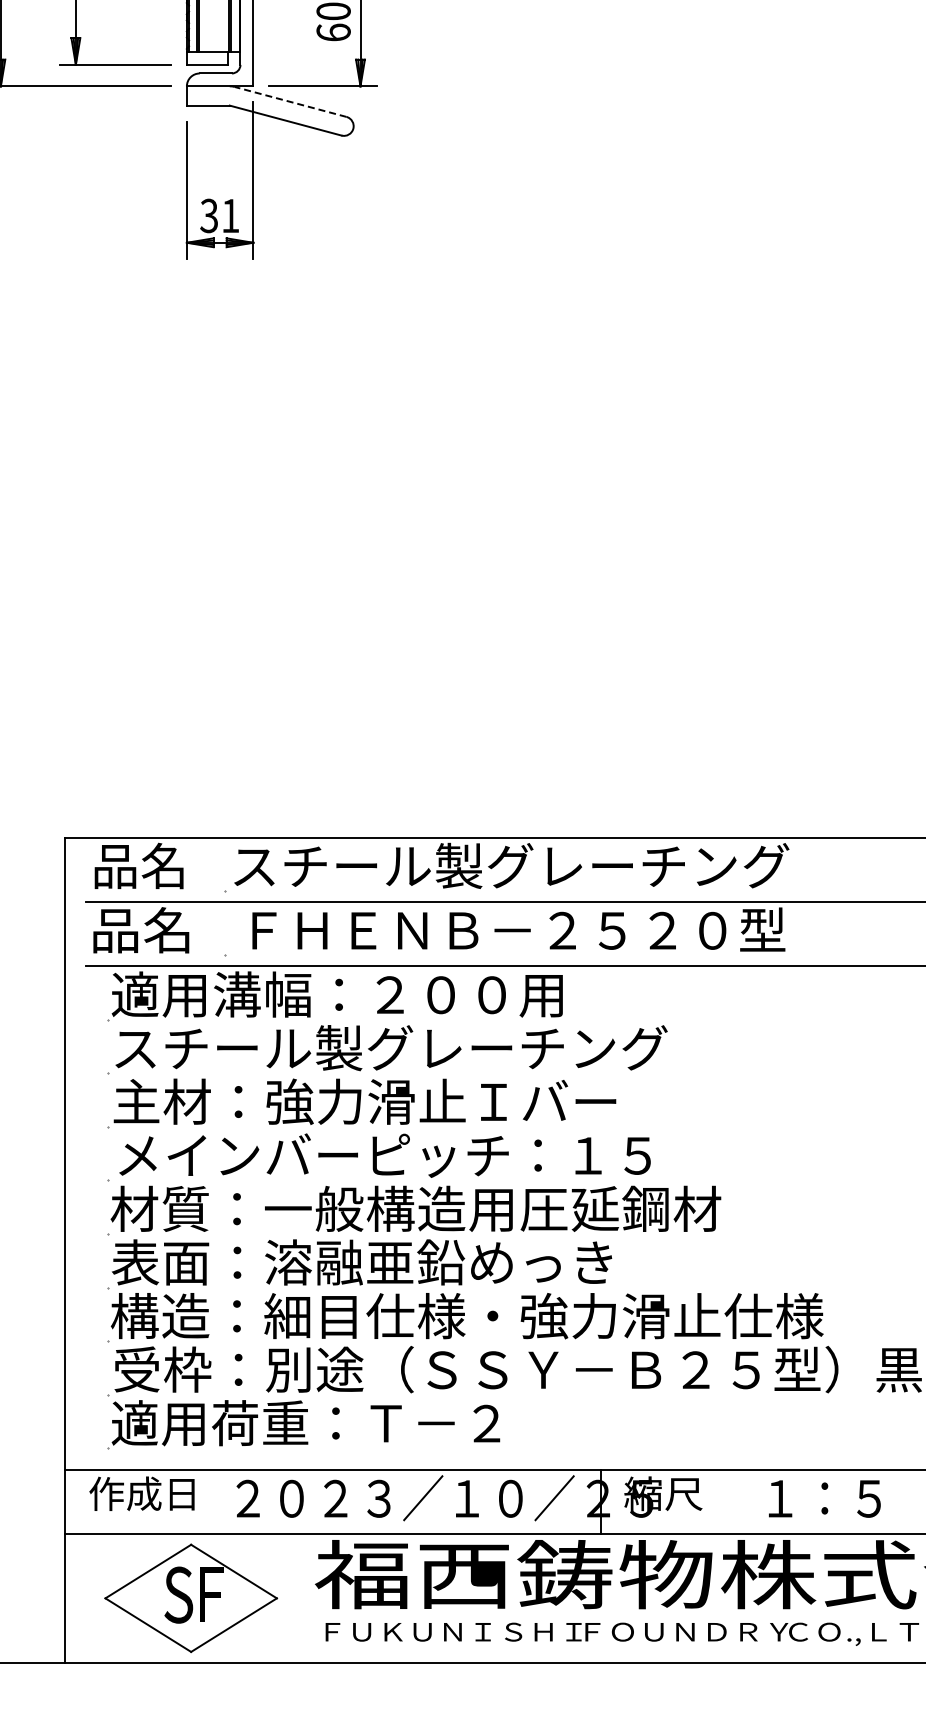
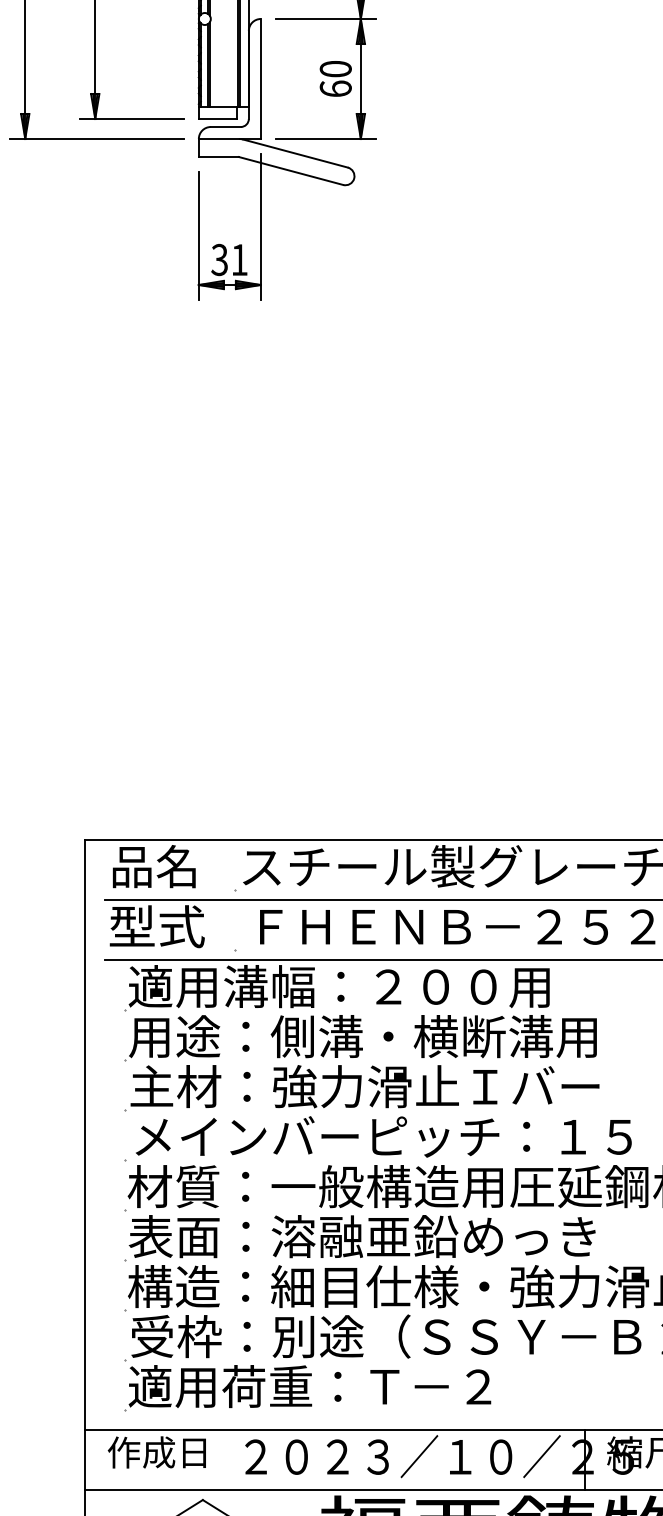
line: (290, 101) -> (295, 153), dashed -> solid
text: (142, 930) -> (157, 926), 品名 -> 型式
text: (389, 1048) -> (387, 1036), スチール製グレーチング -> 用途：側溝・横断溝用

